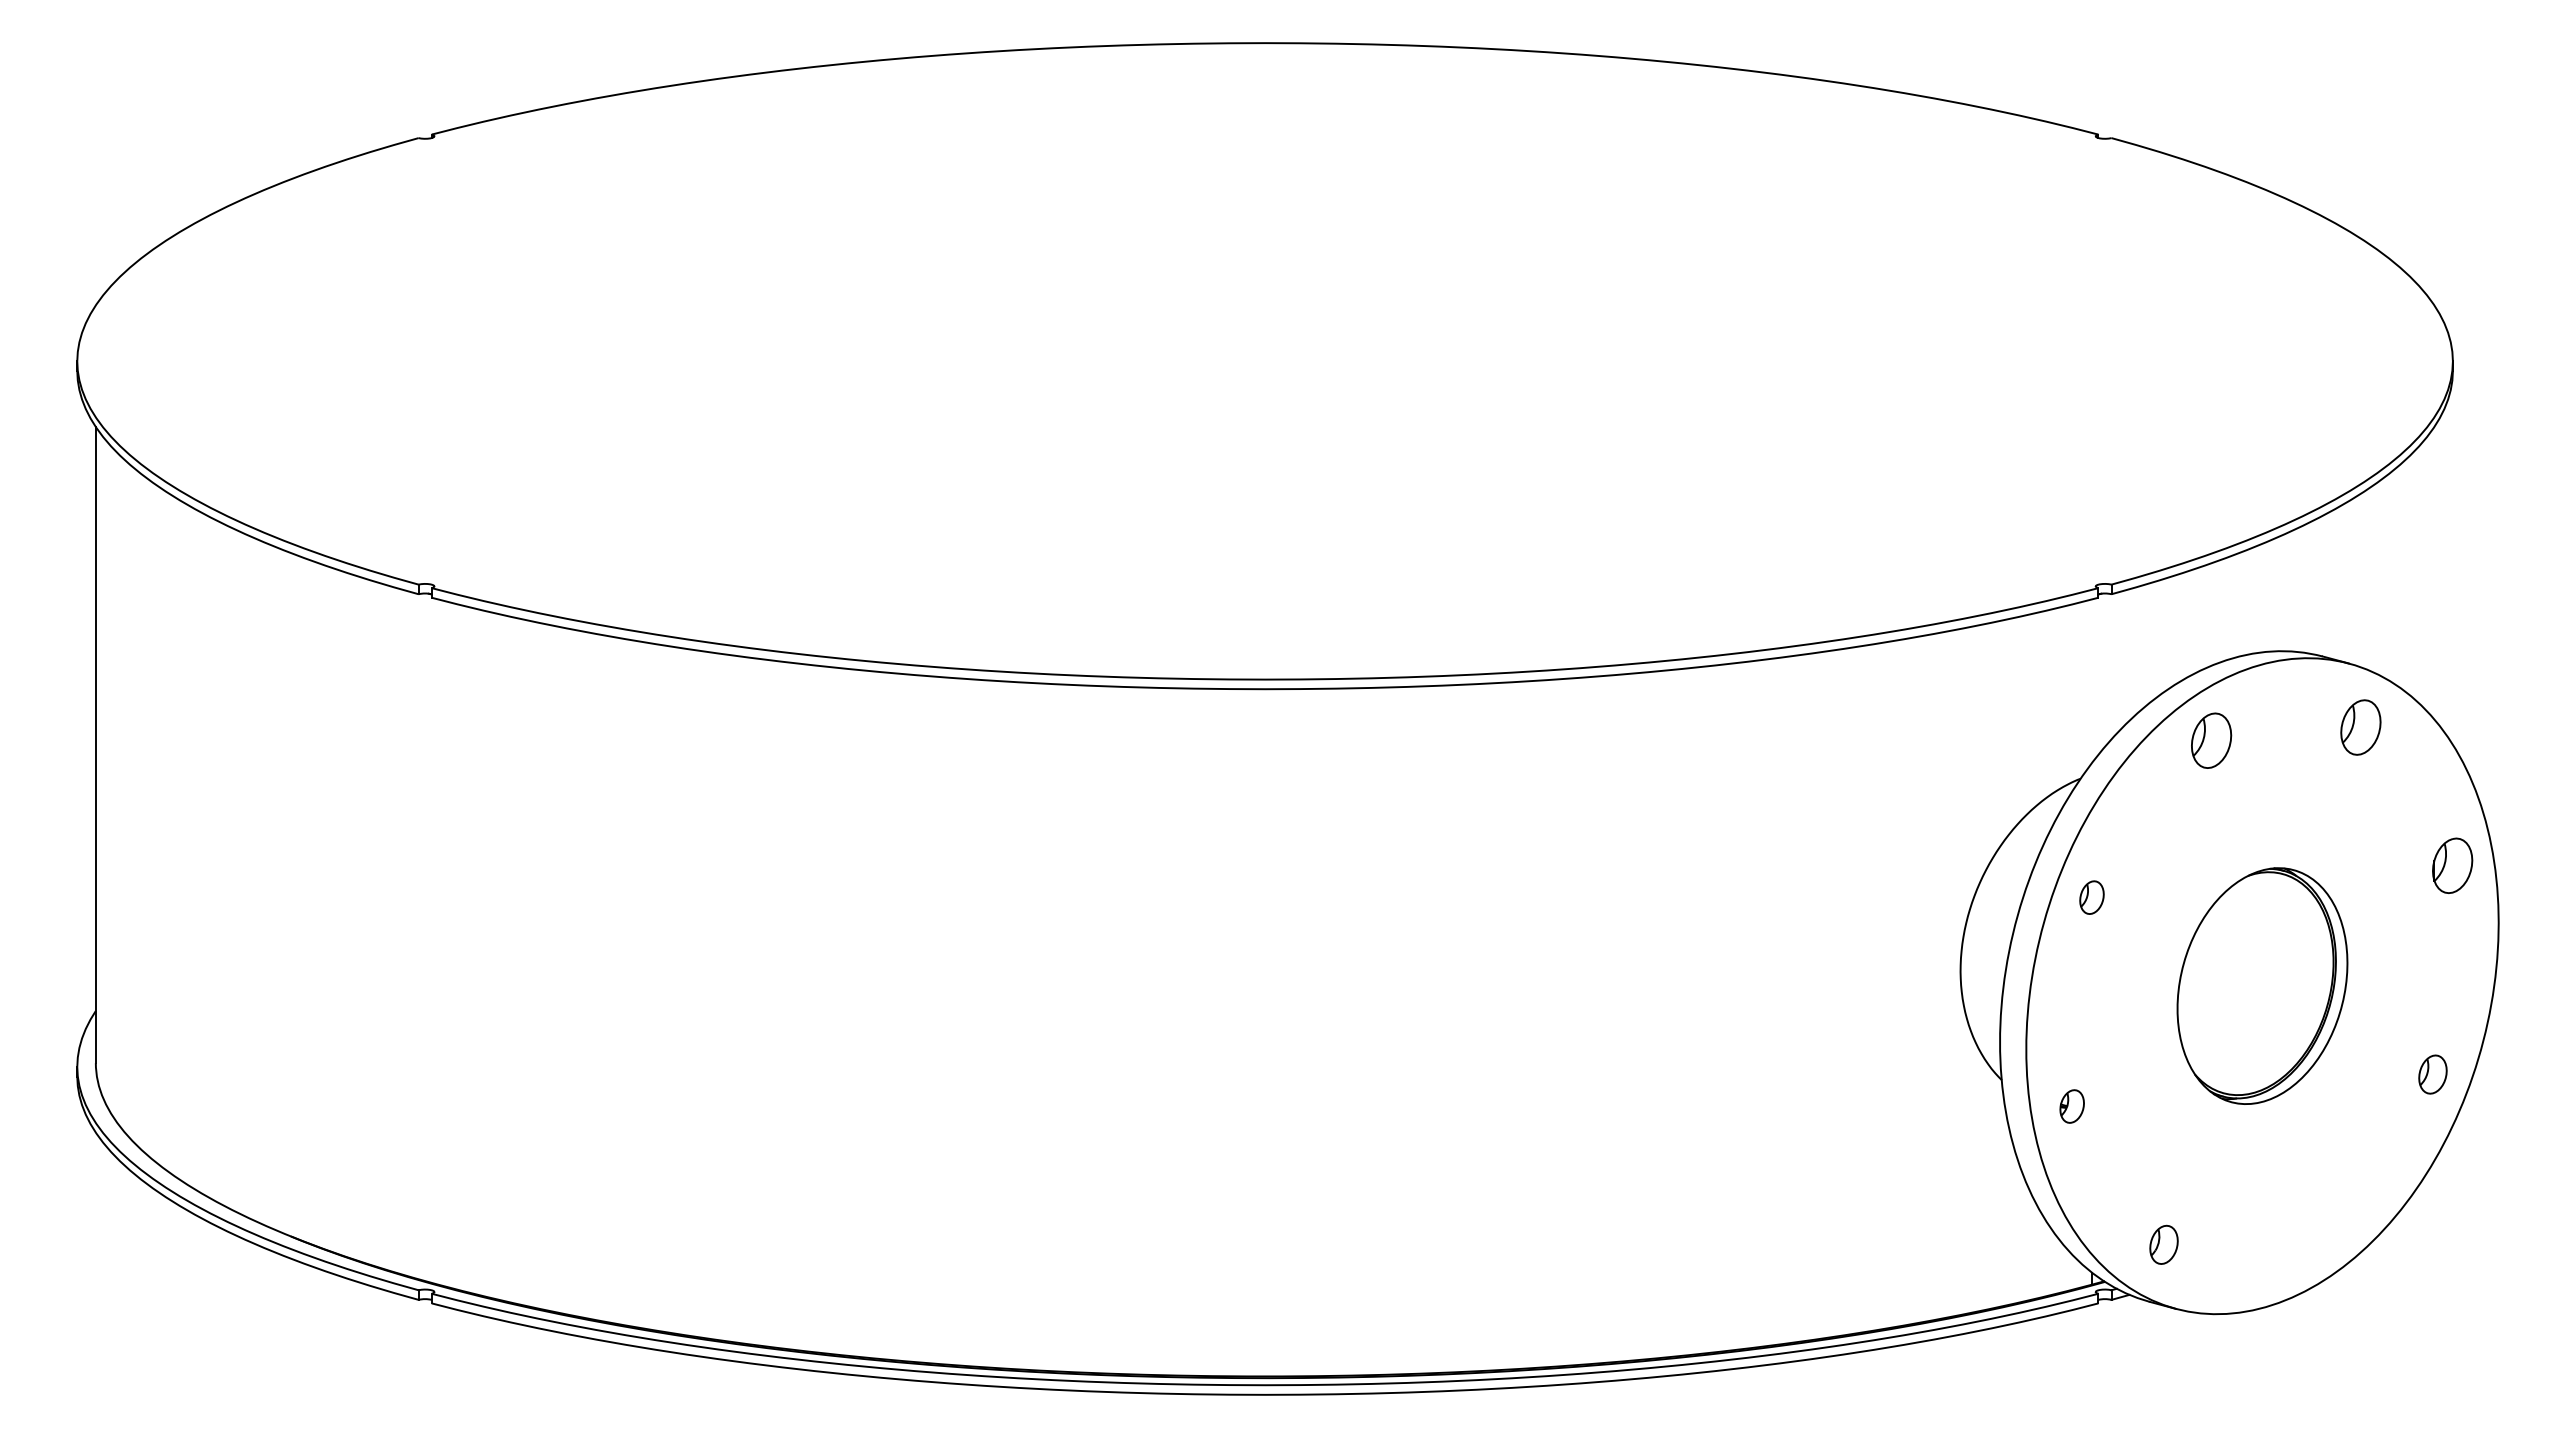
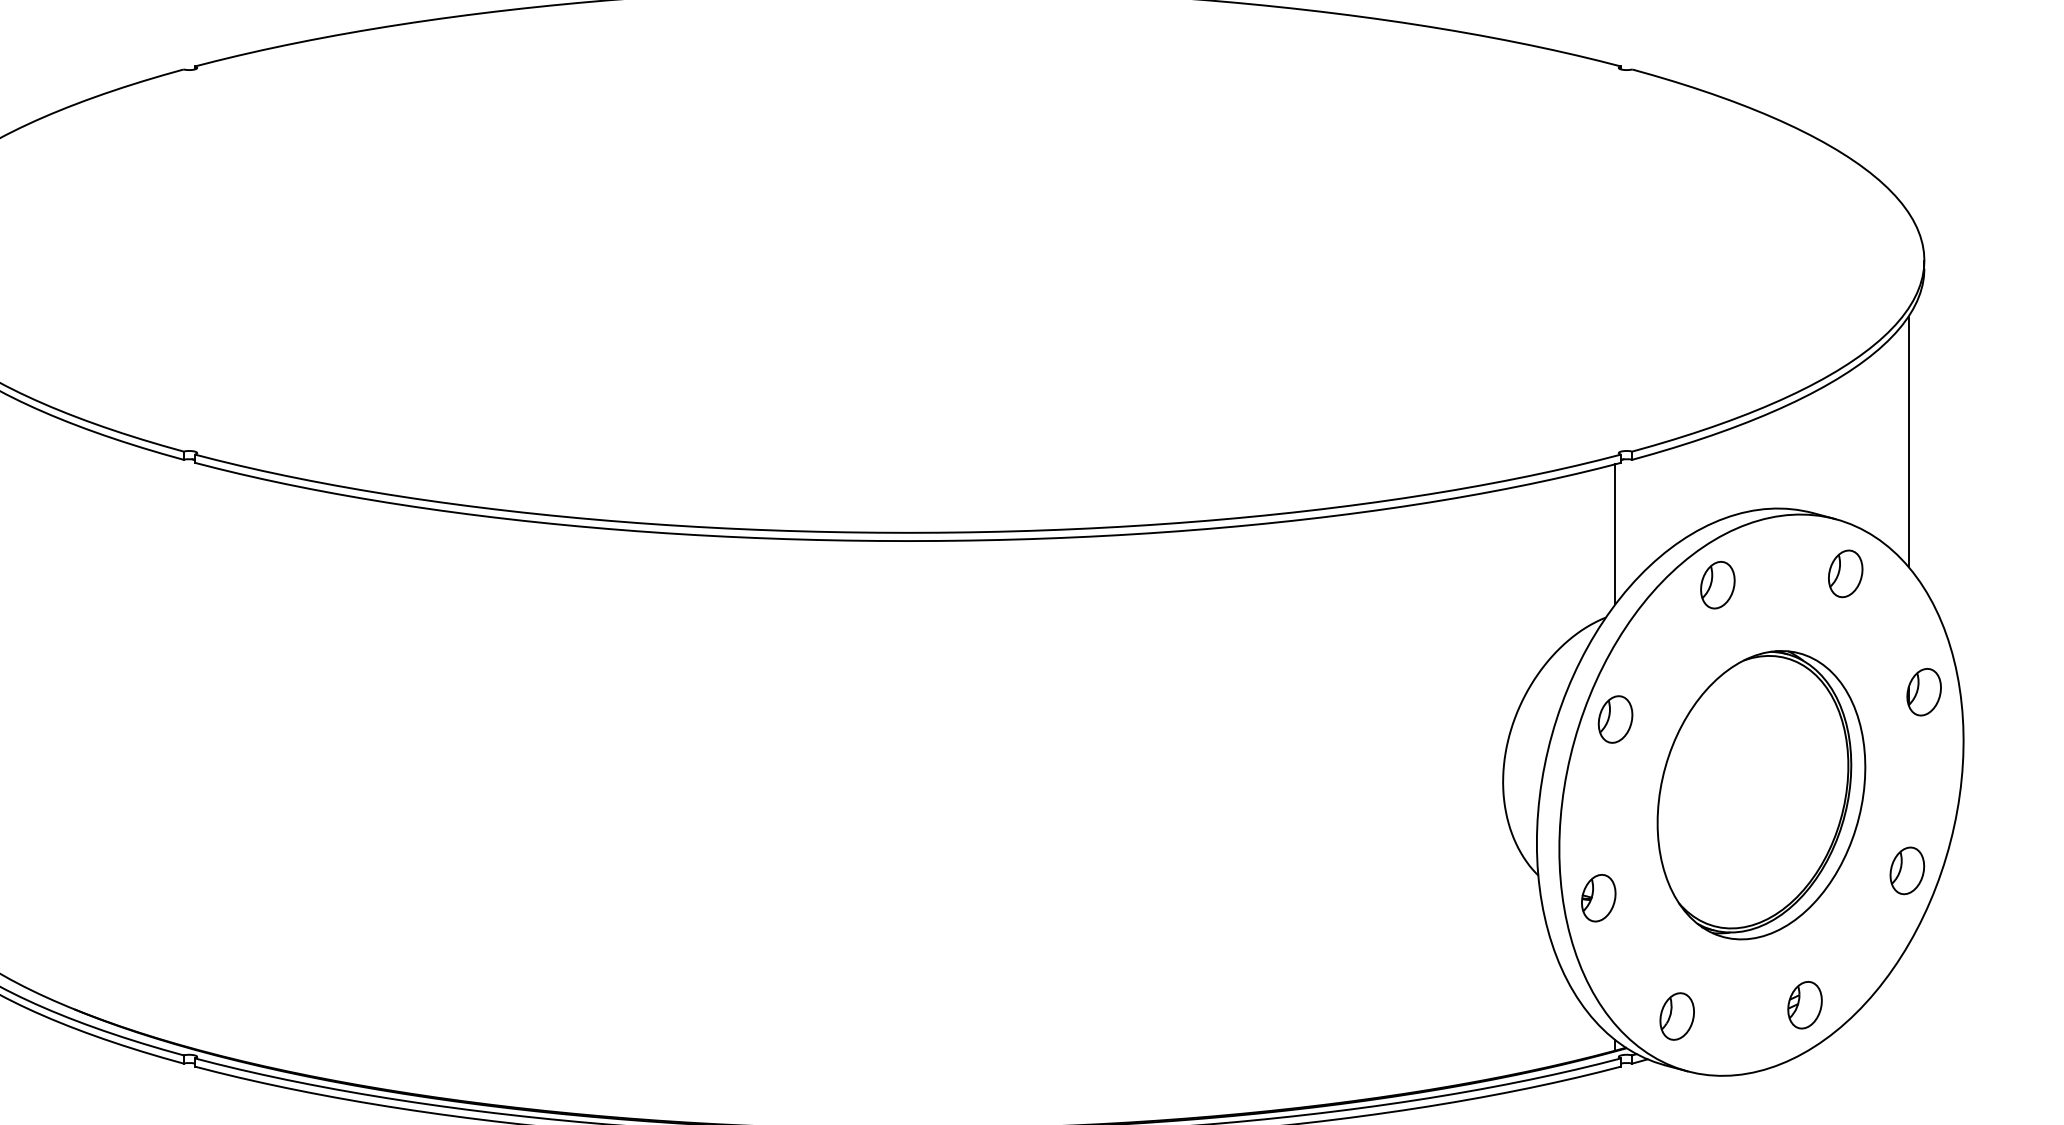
line: (2434, 573) -> (1908, 442), added
line: (2091, 681) -> (1615, 534), added
part: (2091, 897) -> (1615, 719), size x1.67
part: (2262, 985) -> (1761, 794), size x1.43
part: (2432, 1074) -> (1906, 870), size x1.43
part: (2071, 1106) -> (1598, 898), size x1.67
part: (2312, 1231) -> (1804, 1005), added
part: (2163, 1244) -> (1676, 1016), size x1.43

